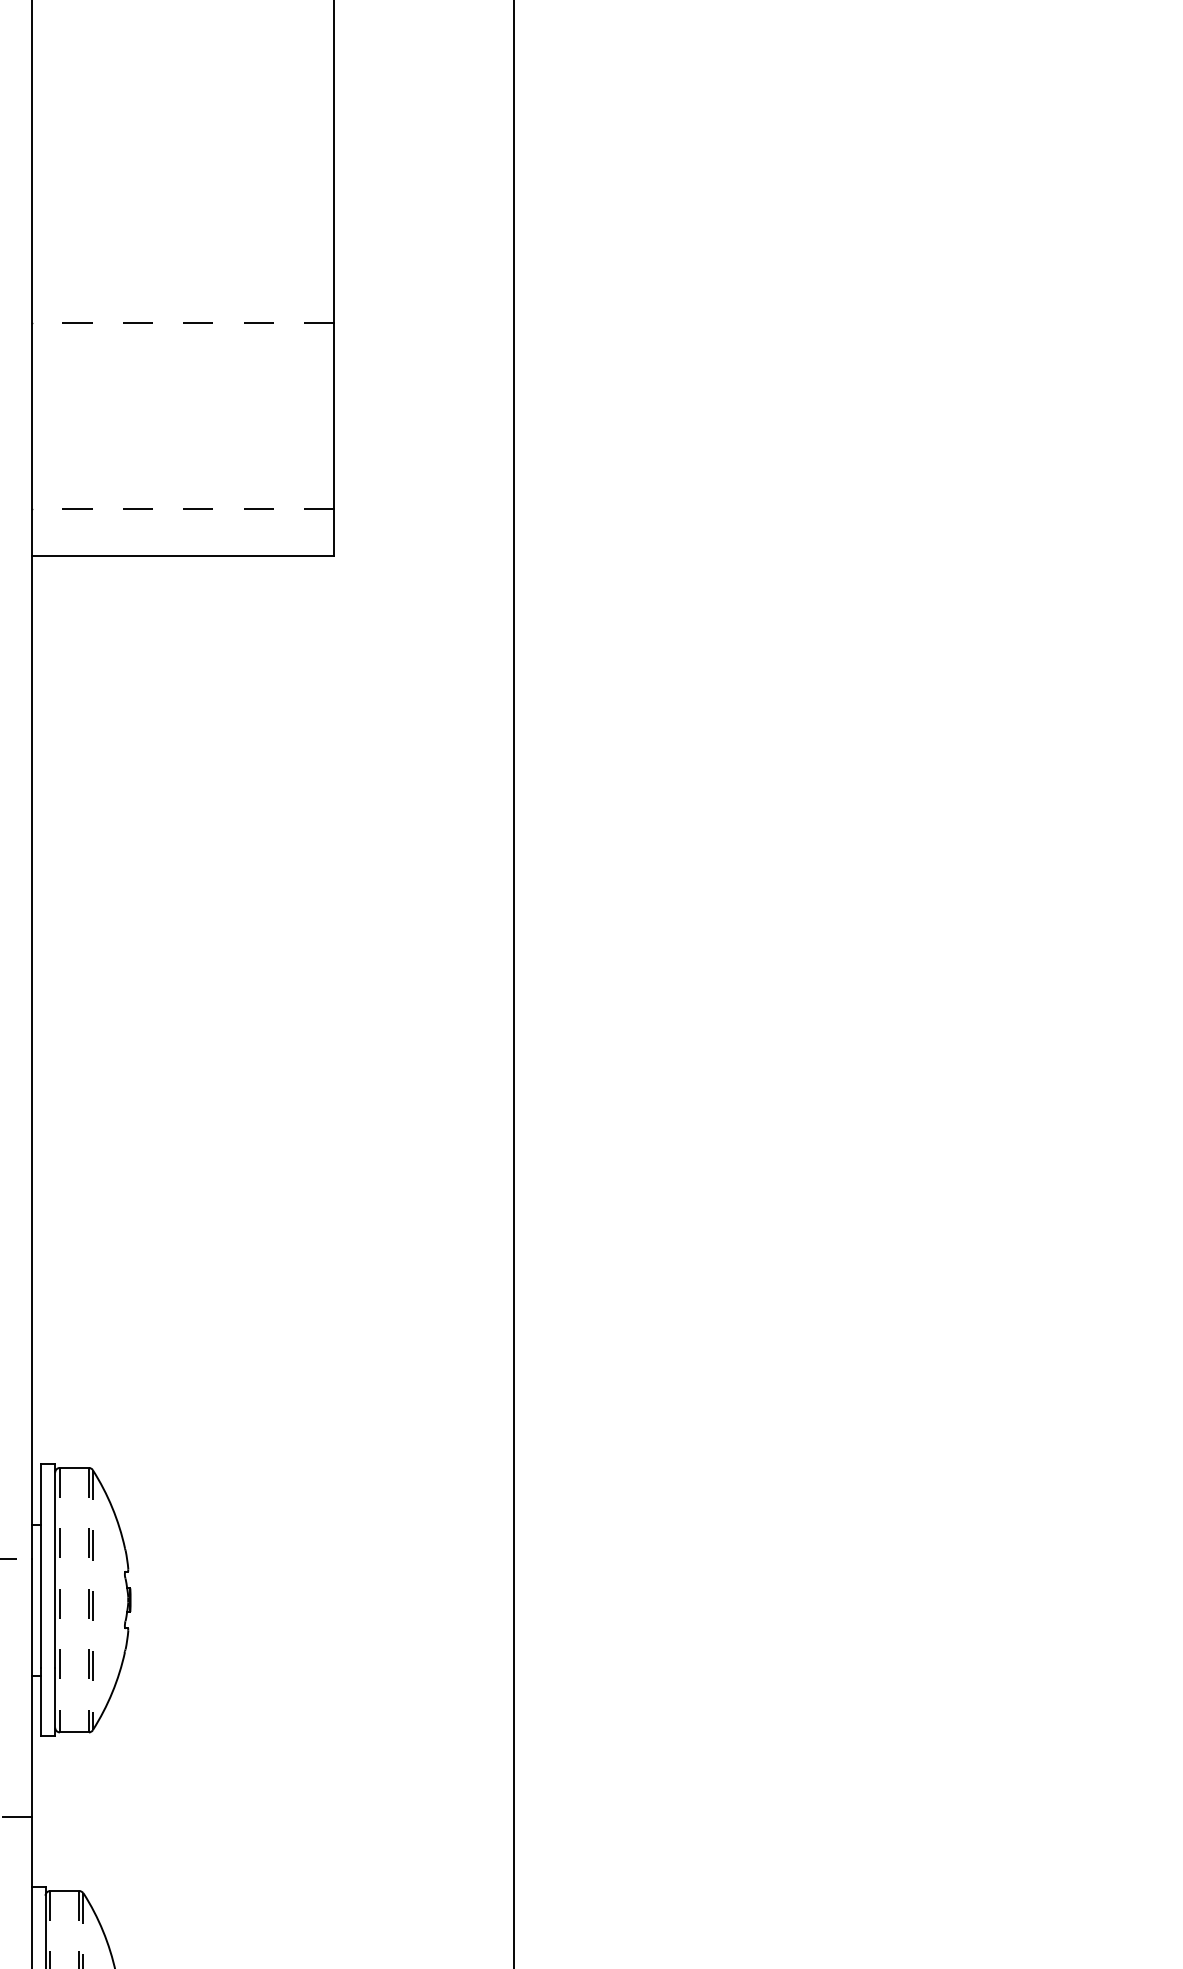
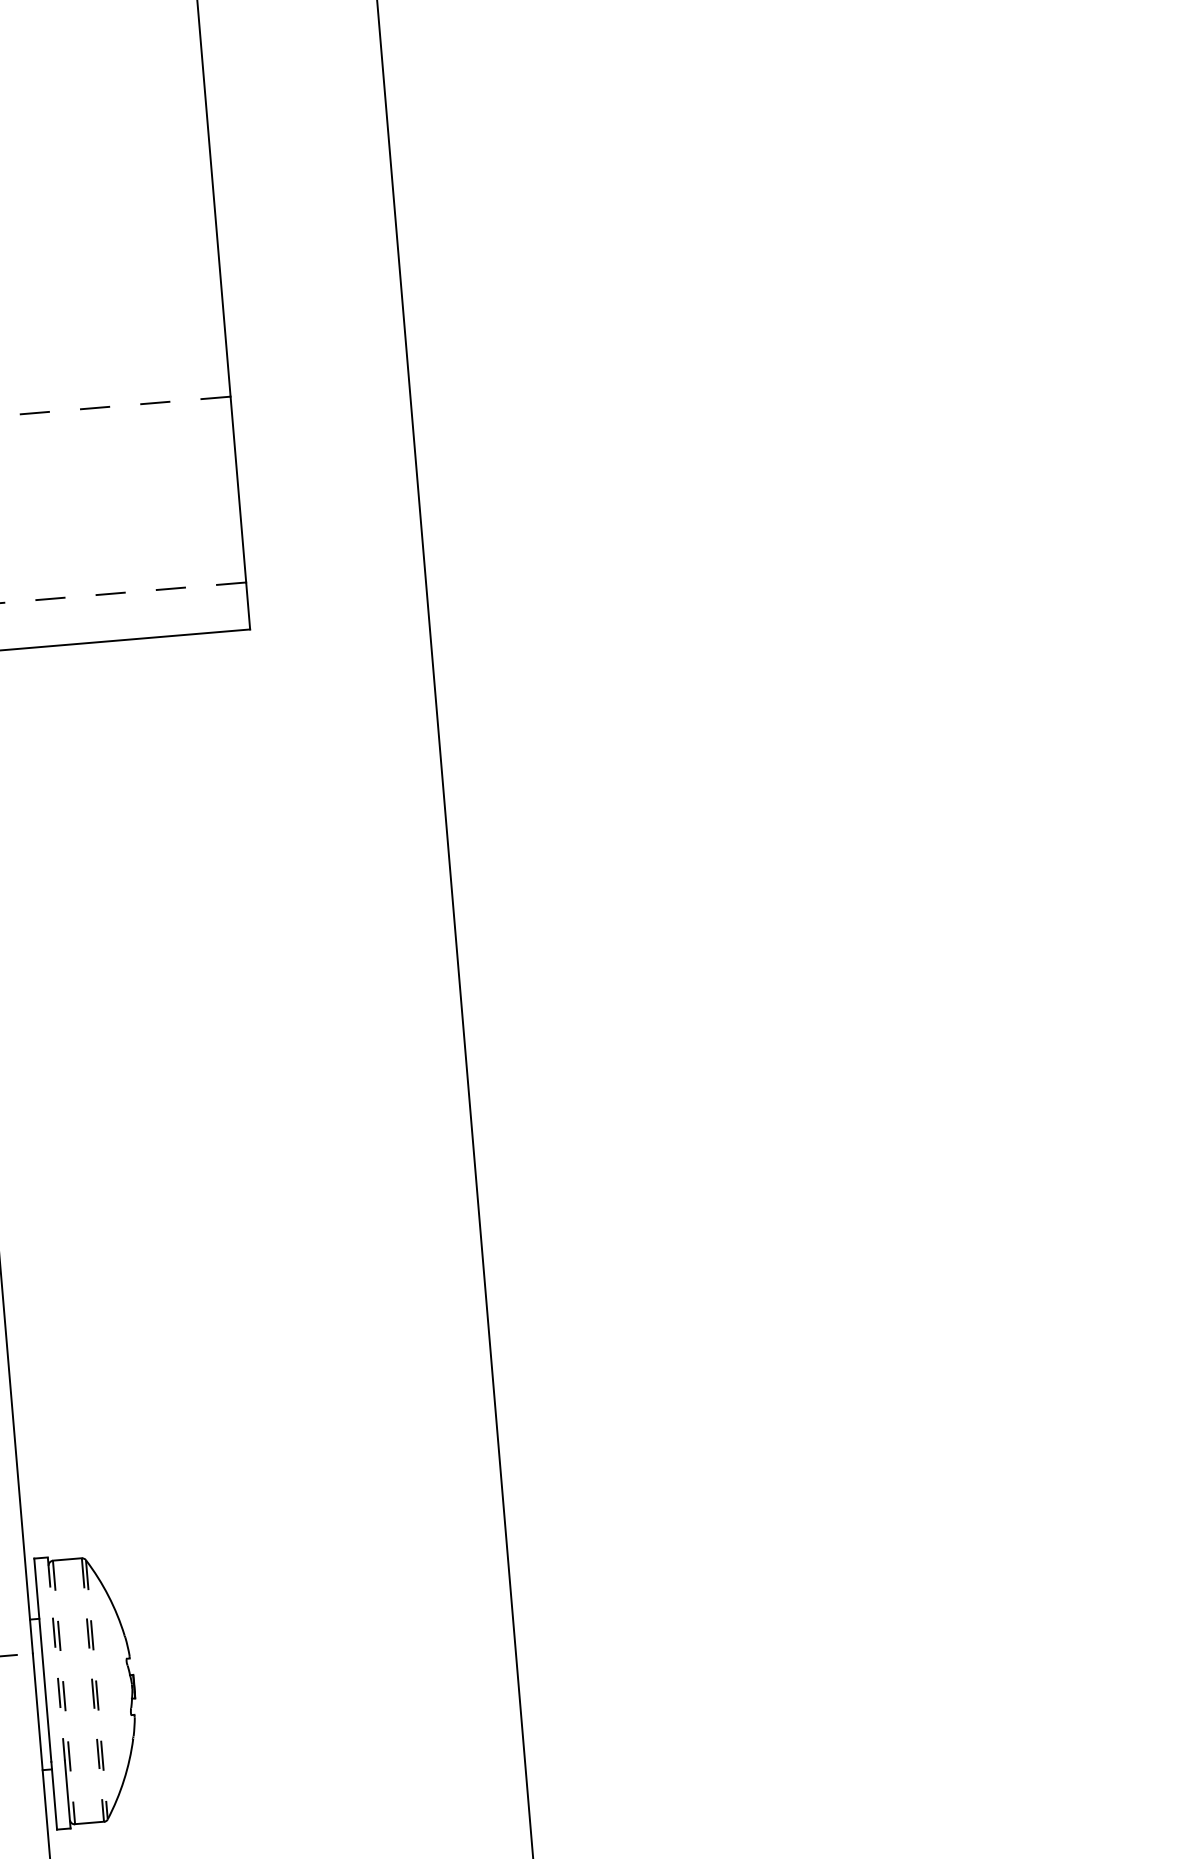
line: (55, 1566) -> (56, 1659), solid -> dashed

